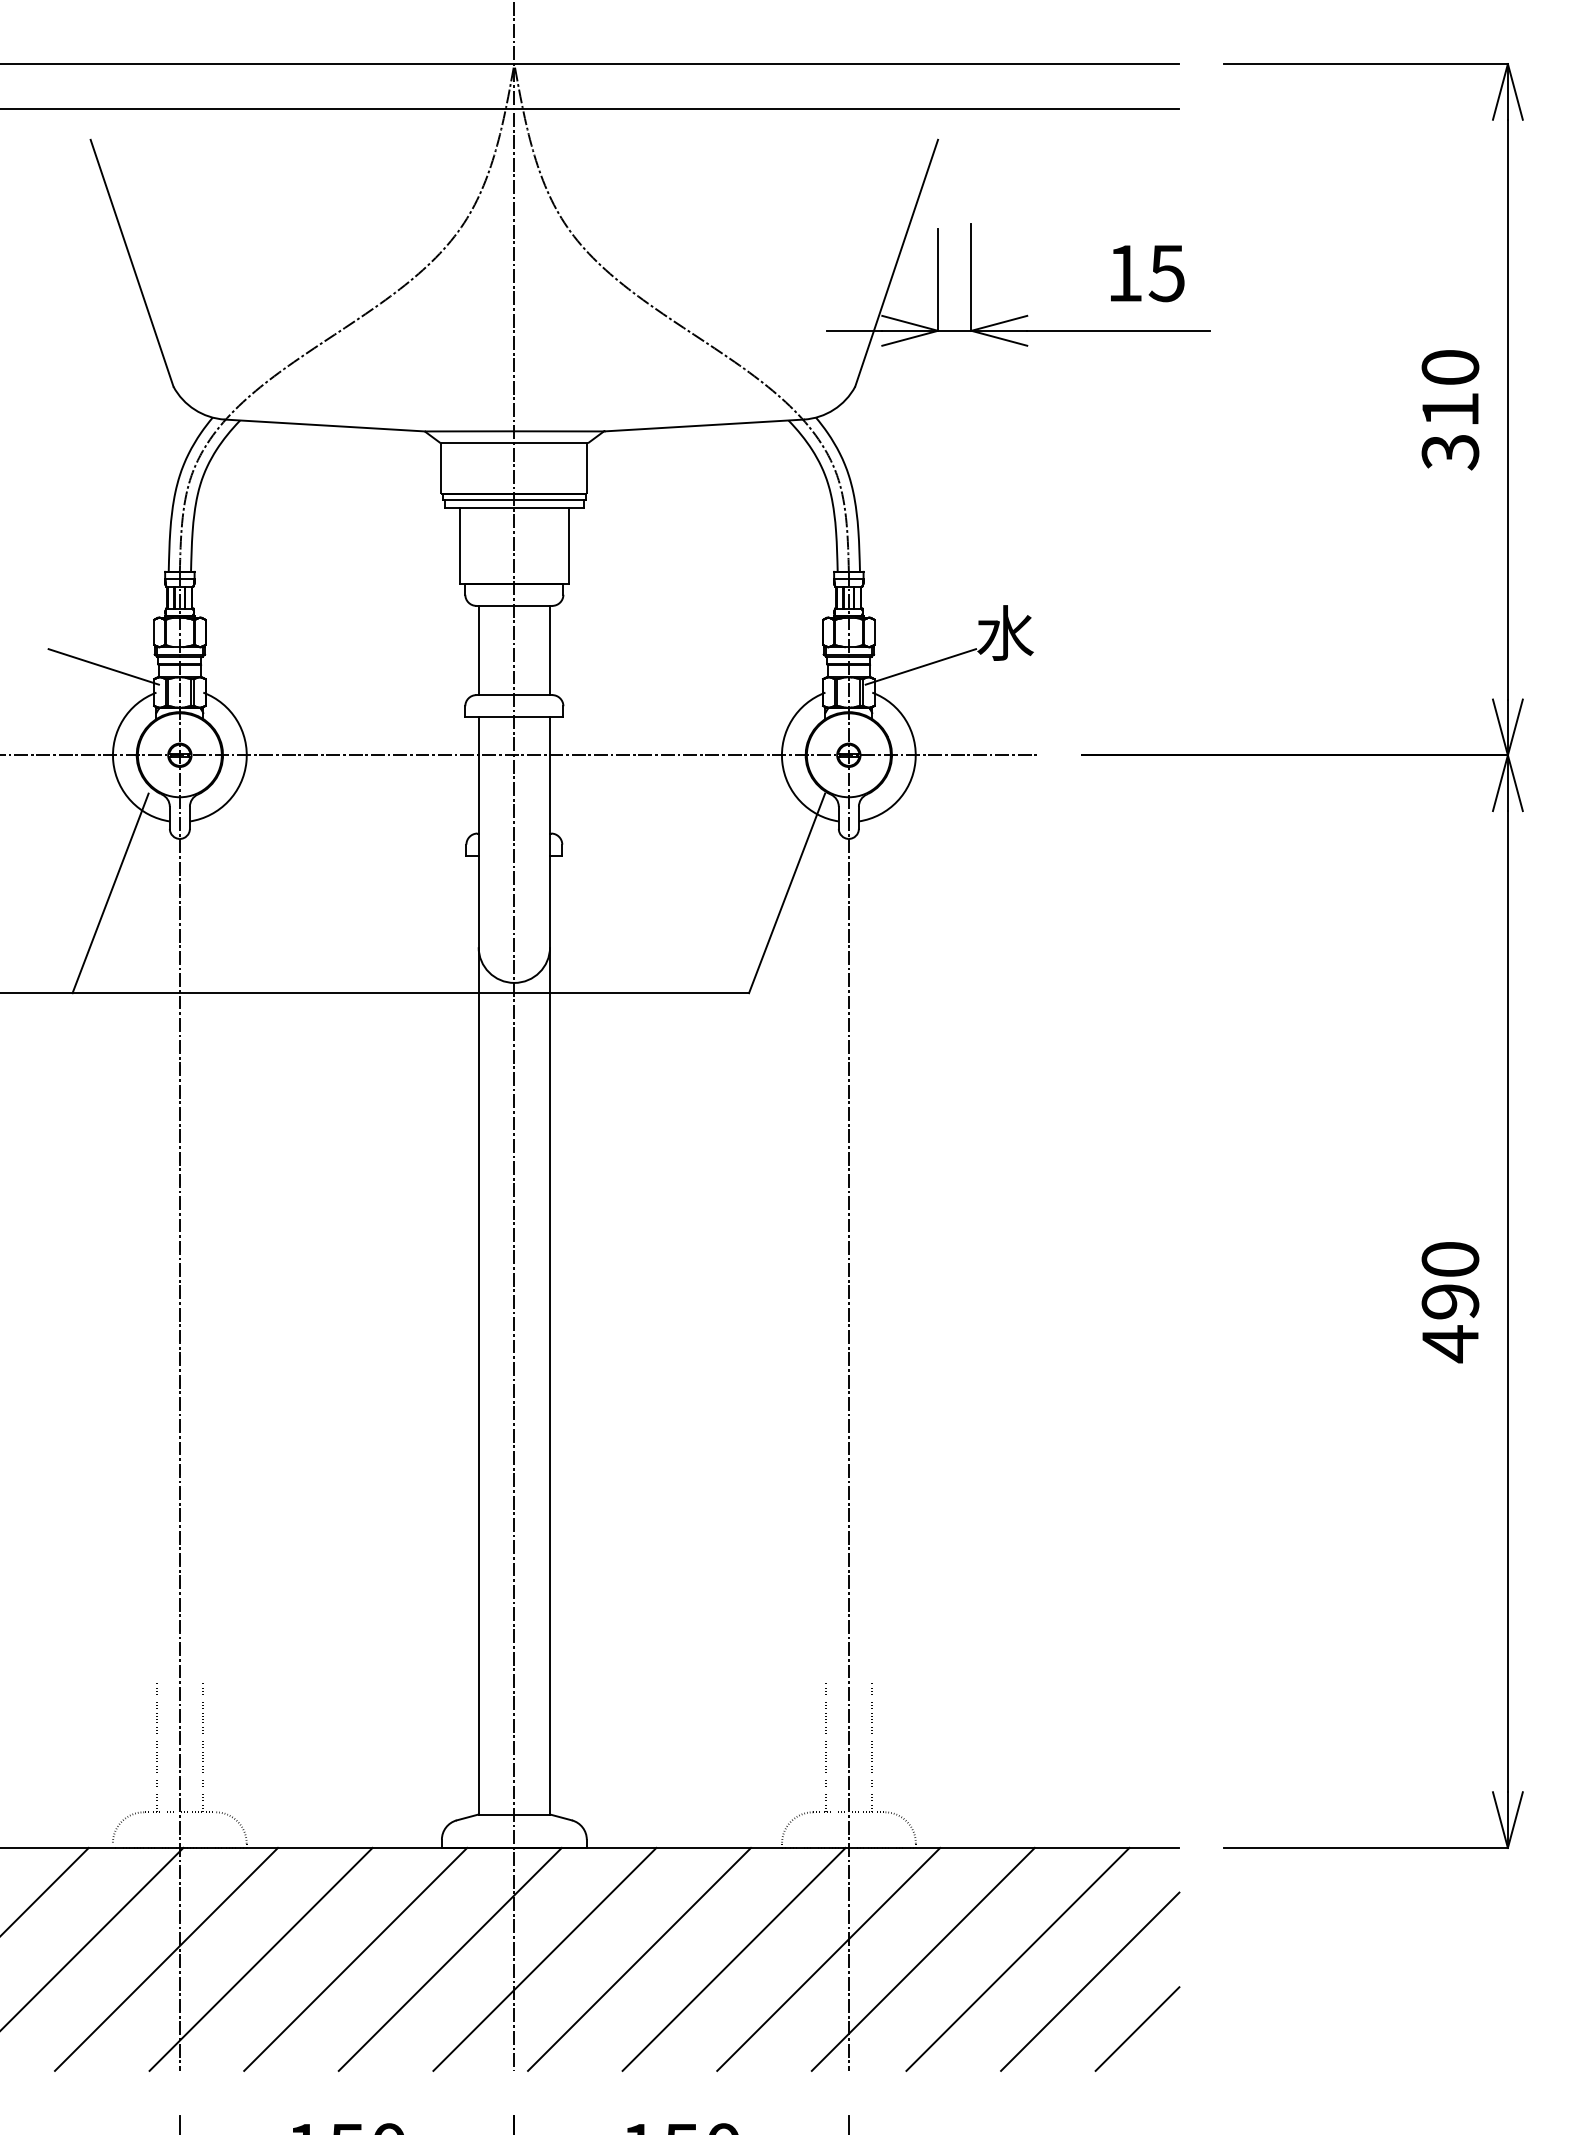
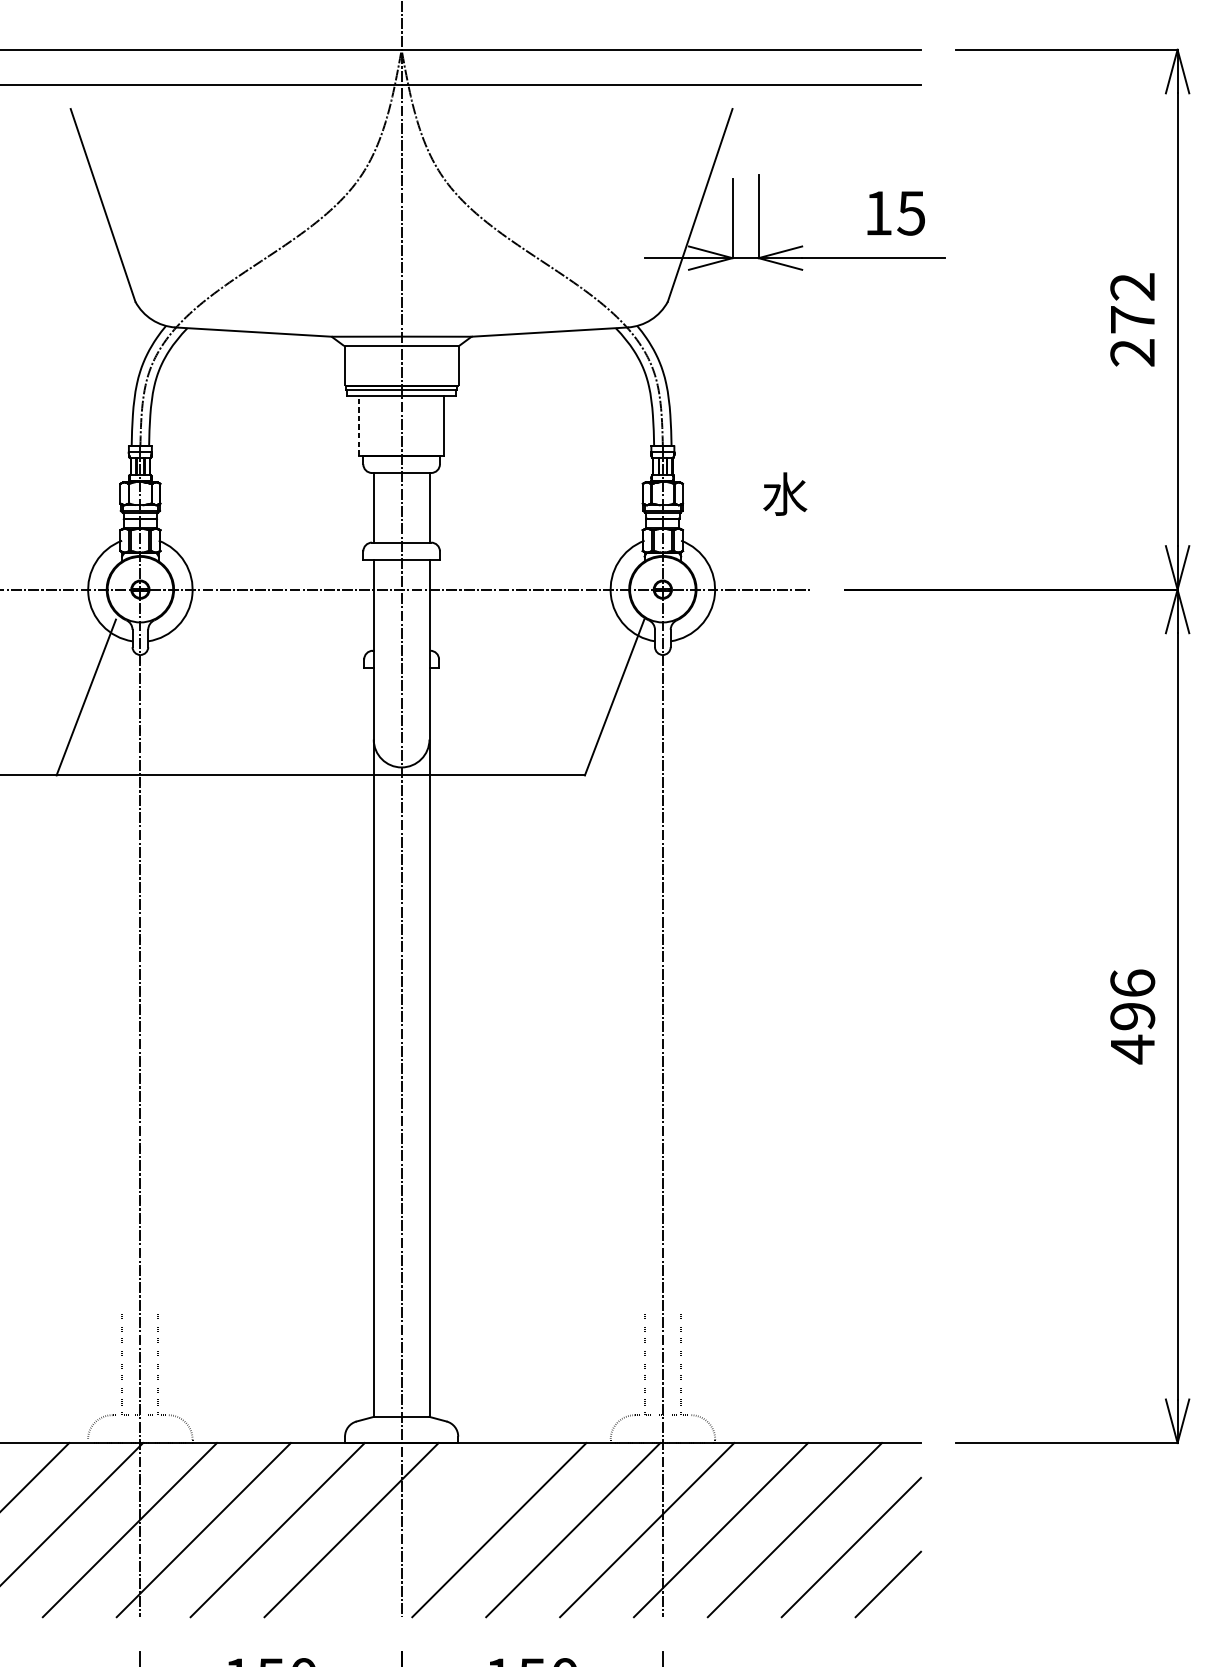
text: (1450, 410) -> (1132, 320), 310 -> 272
line: (460, 545) -> (359, 425), solid -> dashed
line: (103, 666) -> (80, 520), removed
line: (920, 666) -> (718, 520), removed
text: (1450, 1258) -> (1132, 982), 490 -> 496
line: (544, 1958) -> (425, 1529), removed

